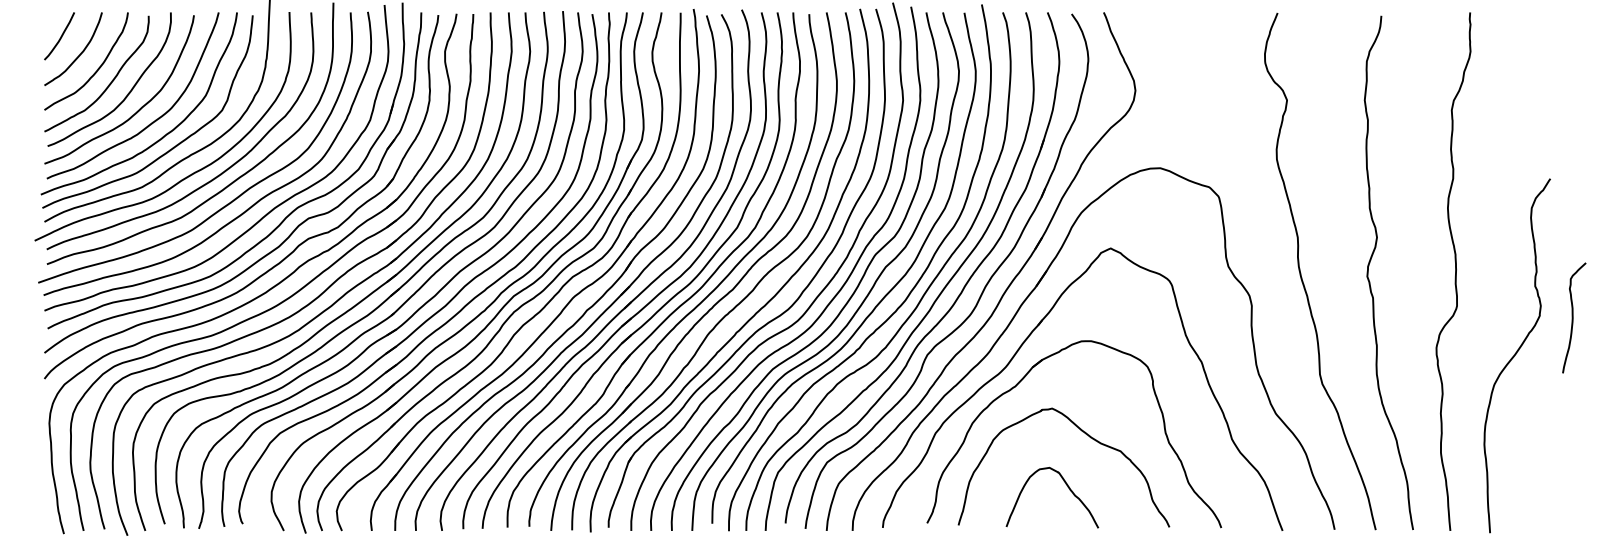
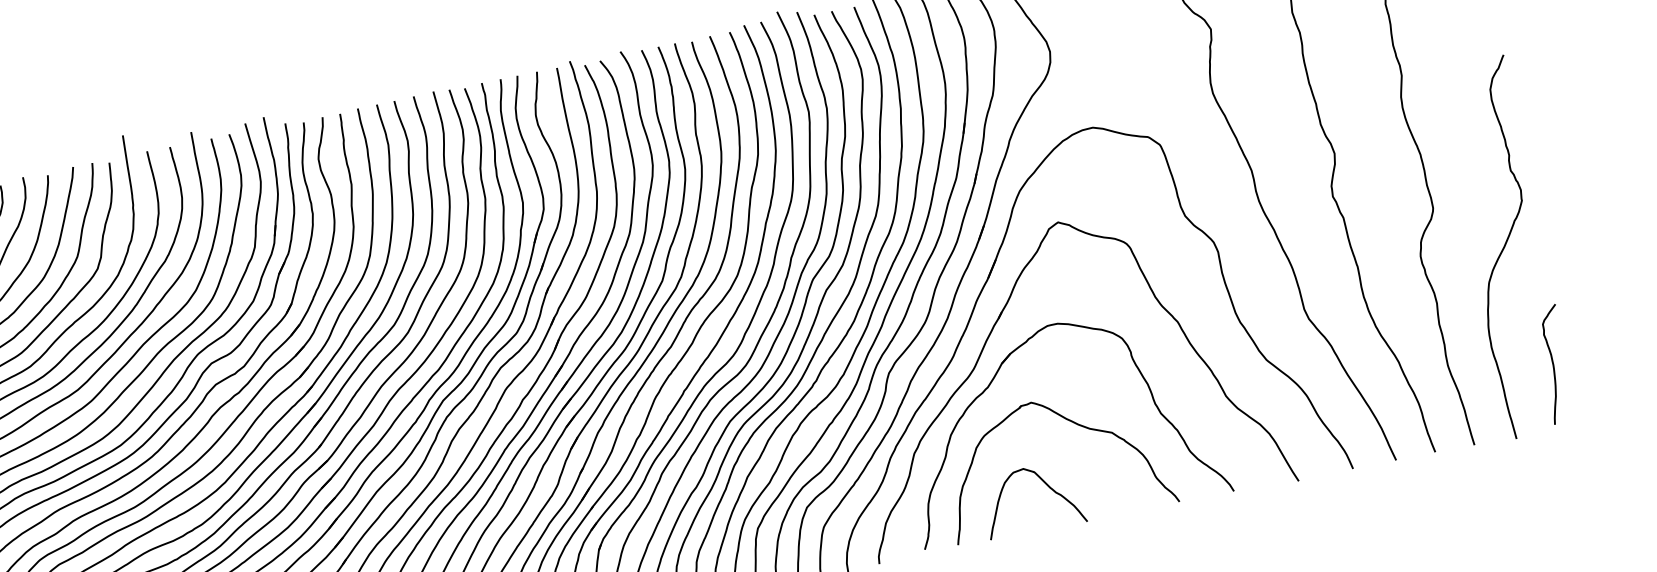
curve: (1573, 317) -> (1554, 364), moved
part: (1067, 487) -> (1046, 485), moved

